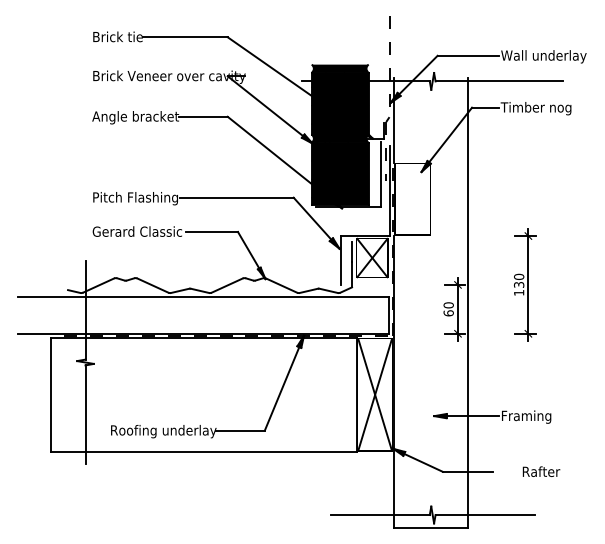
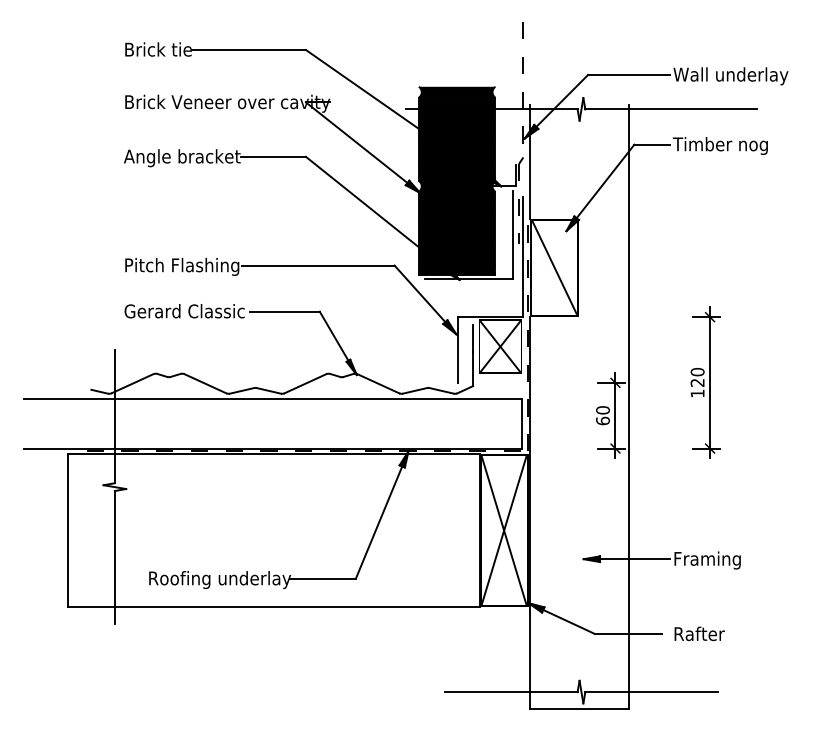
line: (412, 199) -> (554, 267), added
text: (519, 284) -> (697, 382), 130 -> 120
text: (541, 471) -> (699, 633), moved

